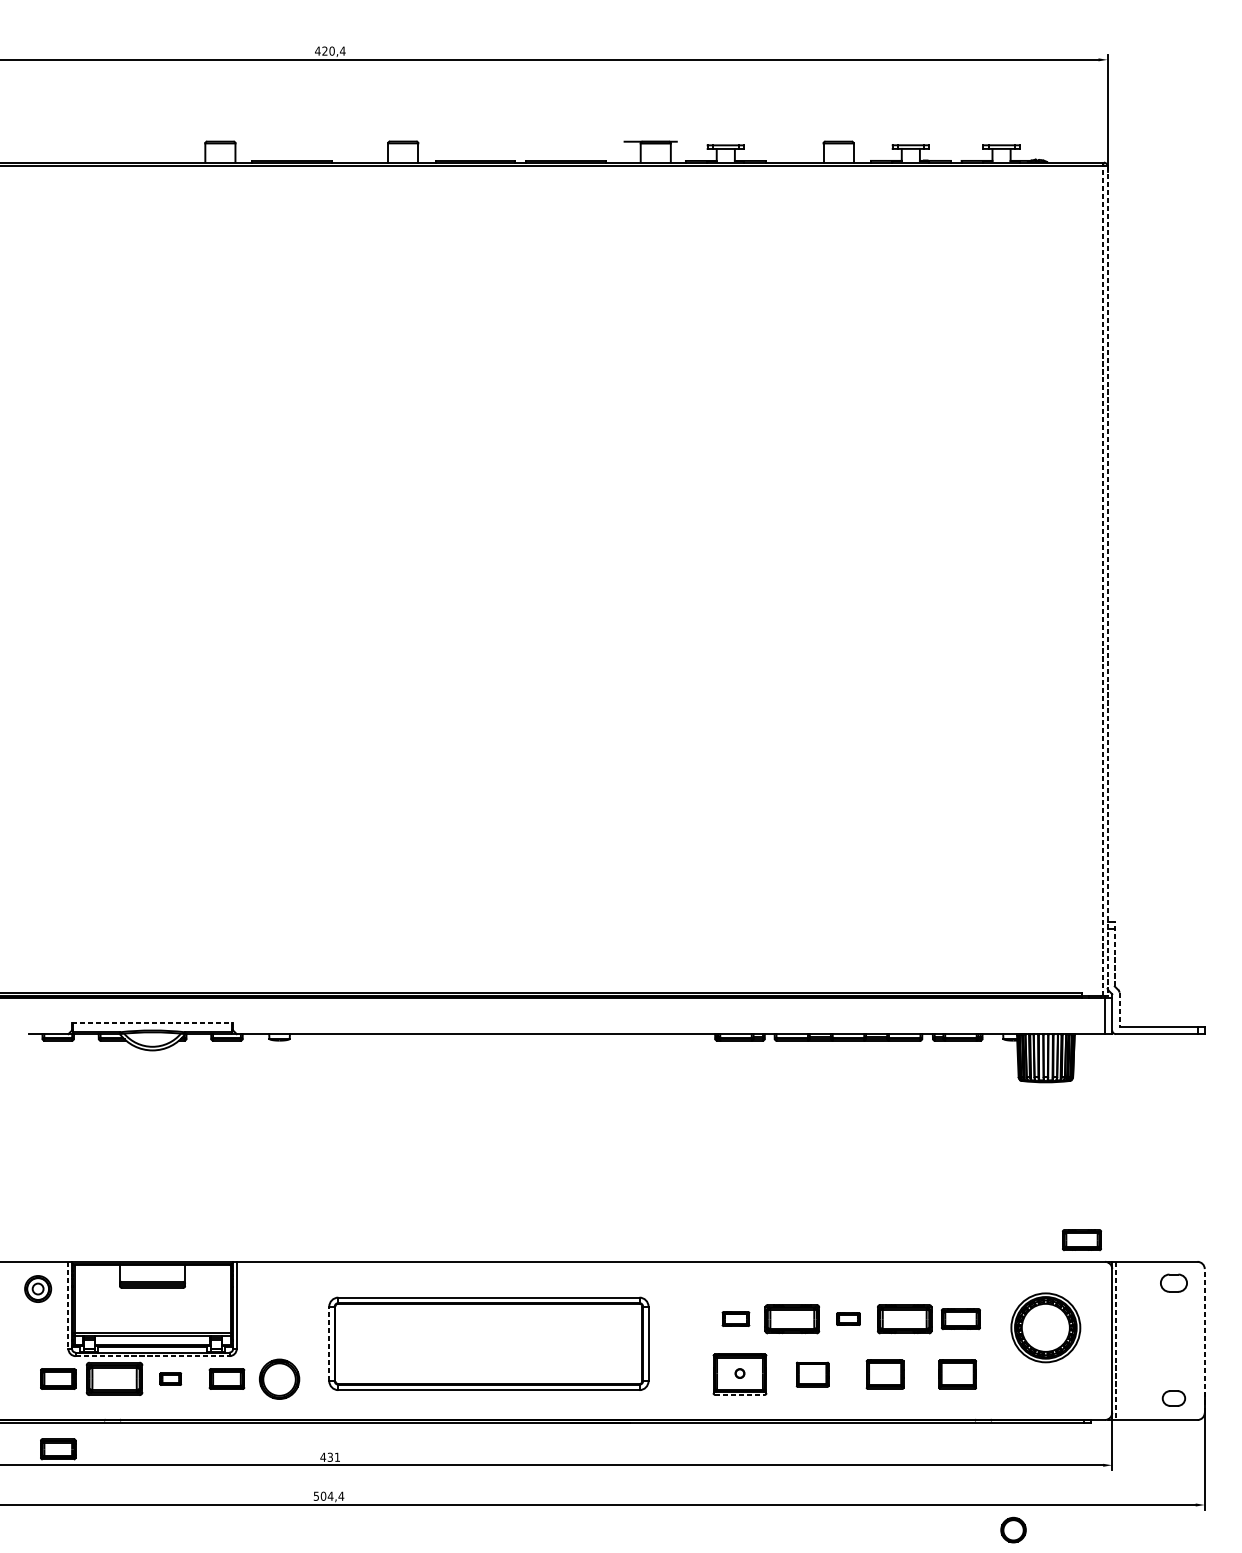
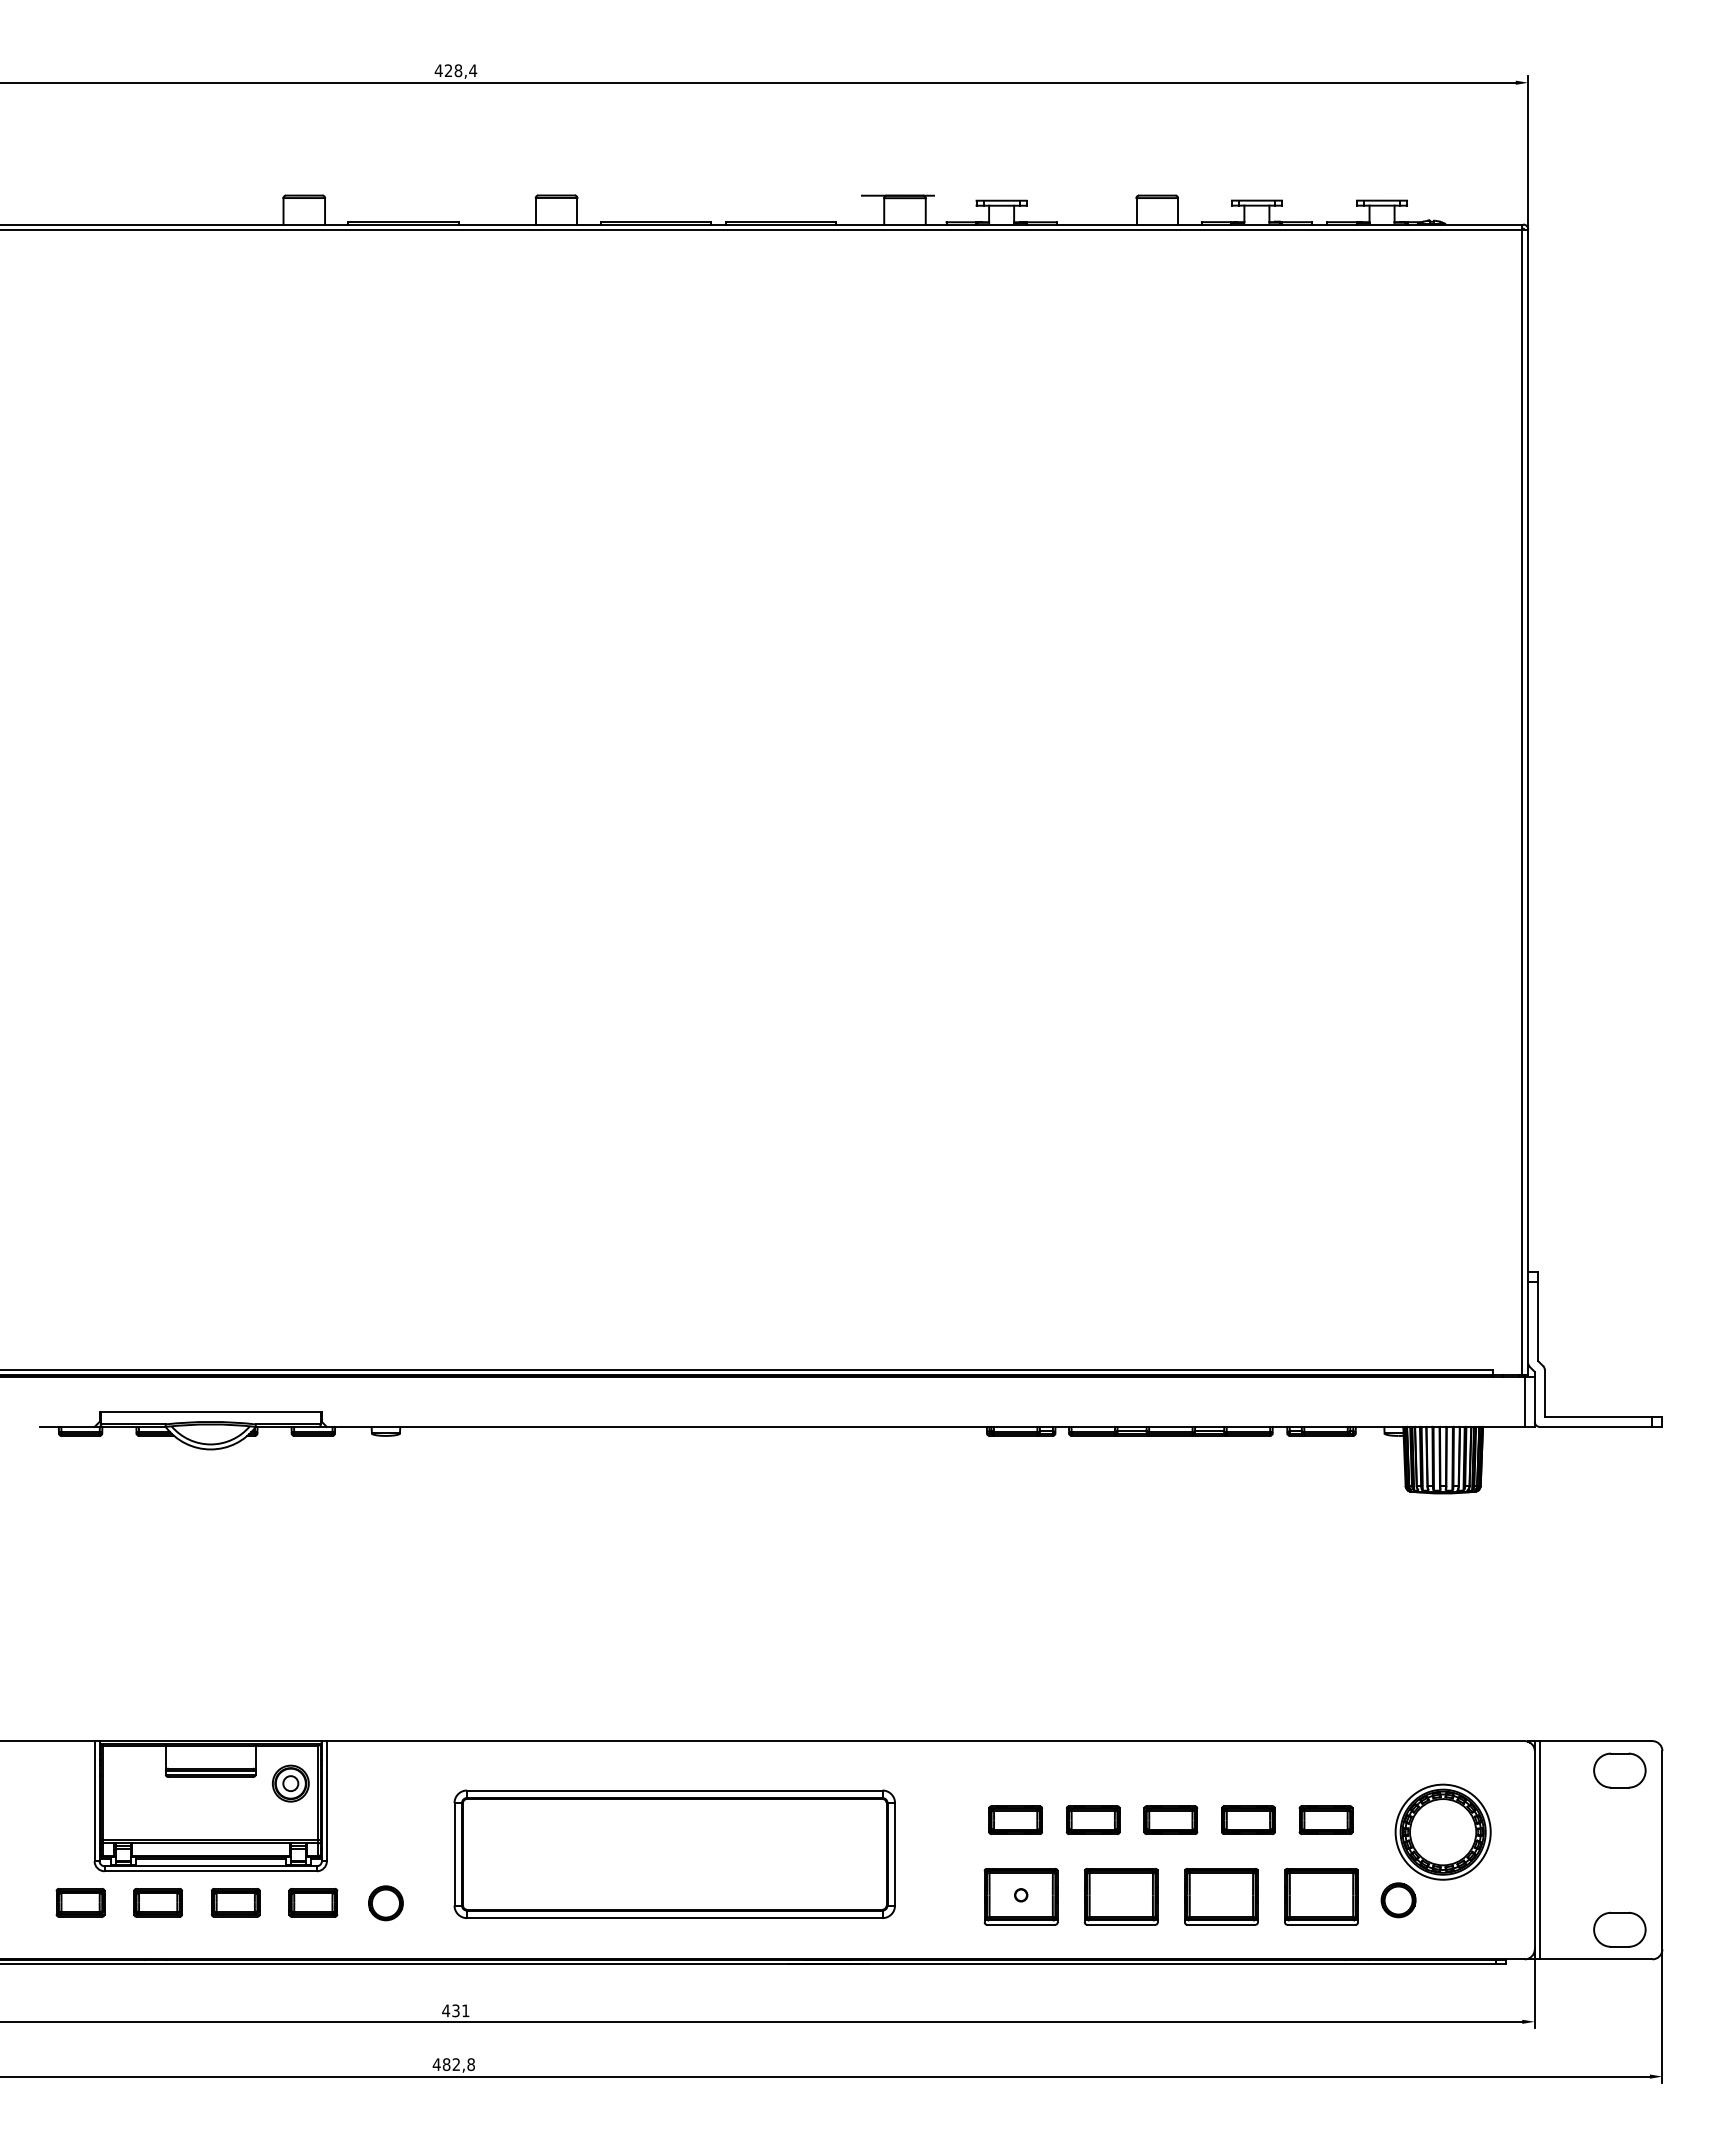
text: (332, 50) -> (458, 70), 420,4 -> 428,4
line: (1103, 579) -> (1522, 799), dashed -> solid
line: (1107, 581) -> (1528, 802), dashed -> solid
line: (1114, 954) -> (1538, 1316), dashed -> solid
line: (1119, 1009) -> (1544, 1393), dashed -> solid
line: (153, 1022) -> (211, 1411), dashed -> solid
part: (1081, 1240) -> (1492, 1711), removed
part: (1173, 1283) -> (1619, 1770), size x1.43
part: (37, 1288) -> (290, 1783), moved
line: (68, 1305) -> (94, 1801), dashed -> solid
part: (735, 1318) -> (1015, 1819), size x1.43
part: (791, 1318) -> (1092, 1819), size x0.71
part: (848, 1318) -> (1170, 1819), size x1.67
part: (904, 1318) -> (1248, 1819), size x0.71
line: (1204, 1340) -> (1662, 1849), dashed -> solid
line: (1115, 1341) -> (1539, 1850), dashed -> solid
line: (329, 1343) -> (454, 1853), dashed -> solid
line: (153, 1356) -> (211, 1871), dashed -> solid
part: (812, 1374) -> (1121, 1896), size x1.67
part: (885, 1374) -> (1221, 1896), size x1.43
part: (957, 1374) -> (1321, 1896), size x1.43
part: (114, 1378) -> (157, 1902), size x0.62
part: (170, 1378) -> (235, 1902), size x1.67
part: (279, 1379) -> (385, 1903), size x0.62
line: (740, 1394) -> (1021, 1924), dashed -> solid
part: (1173, 1398) -> (1619, 1929), size x1.67
part: (58, 1449) -> (80, 1999), removed
text: (328, 1496) -> (453, 2064), 504,4 -> 482,8
part: (1013, 1530) -> (1398, 1900), moved

